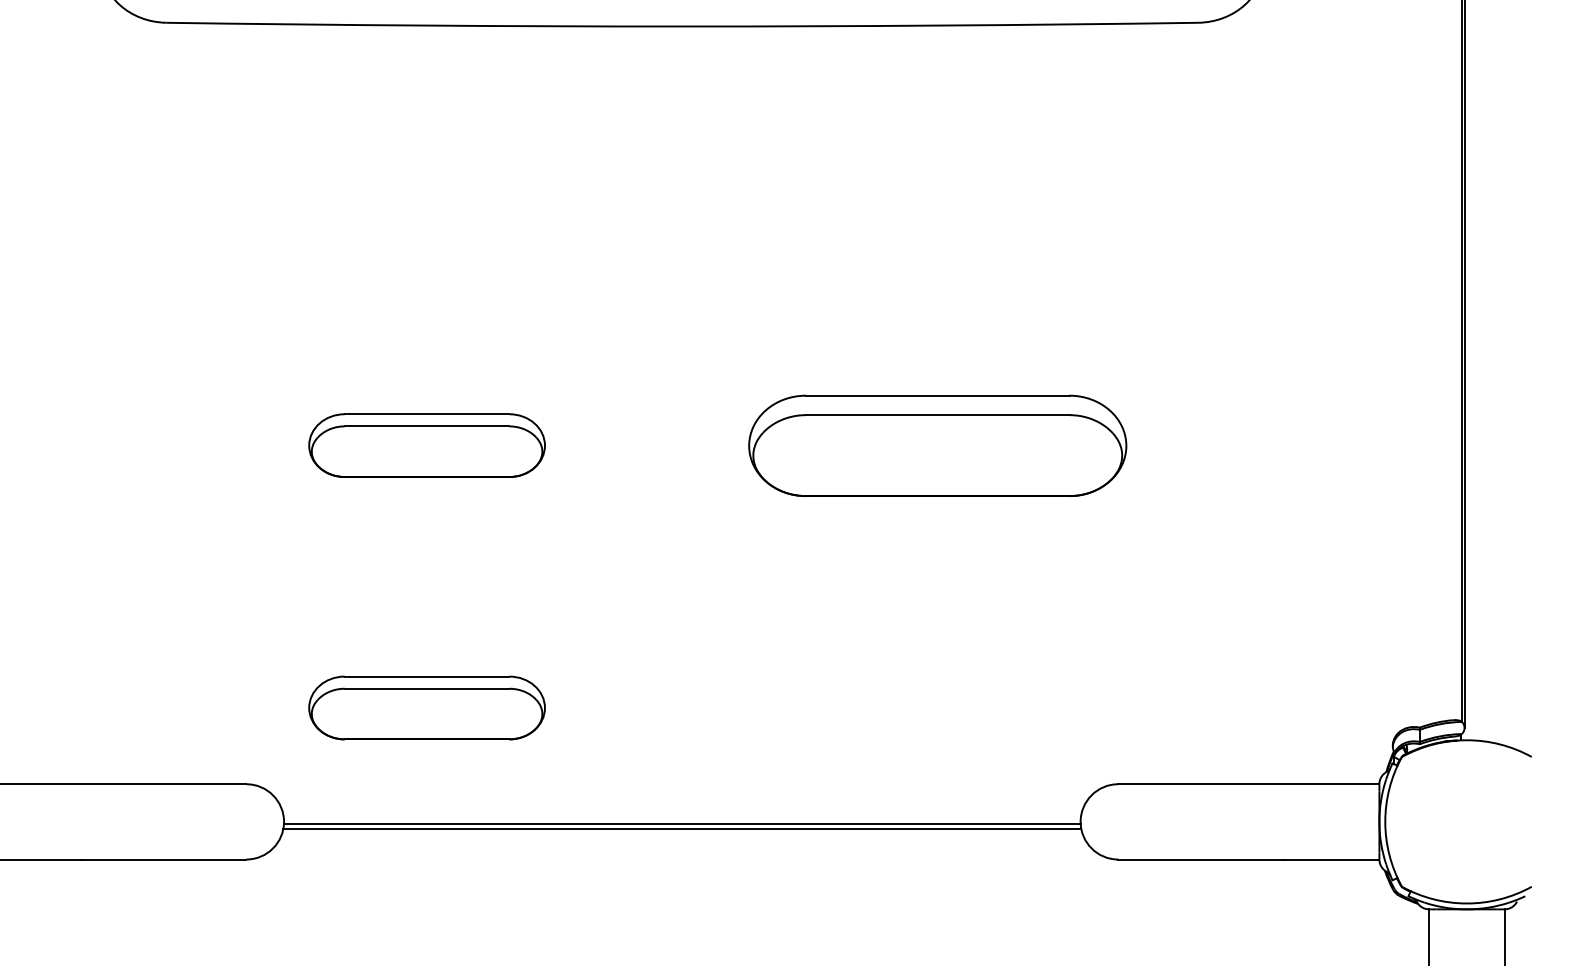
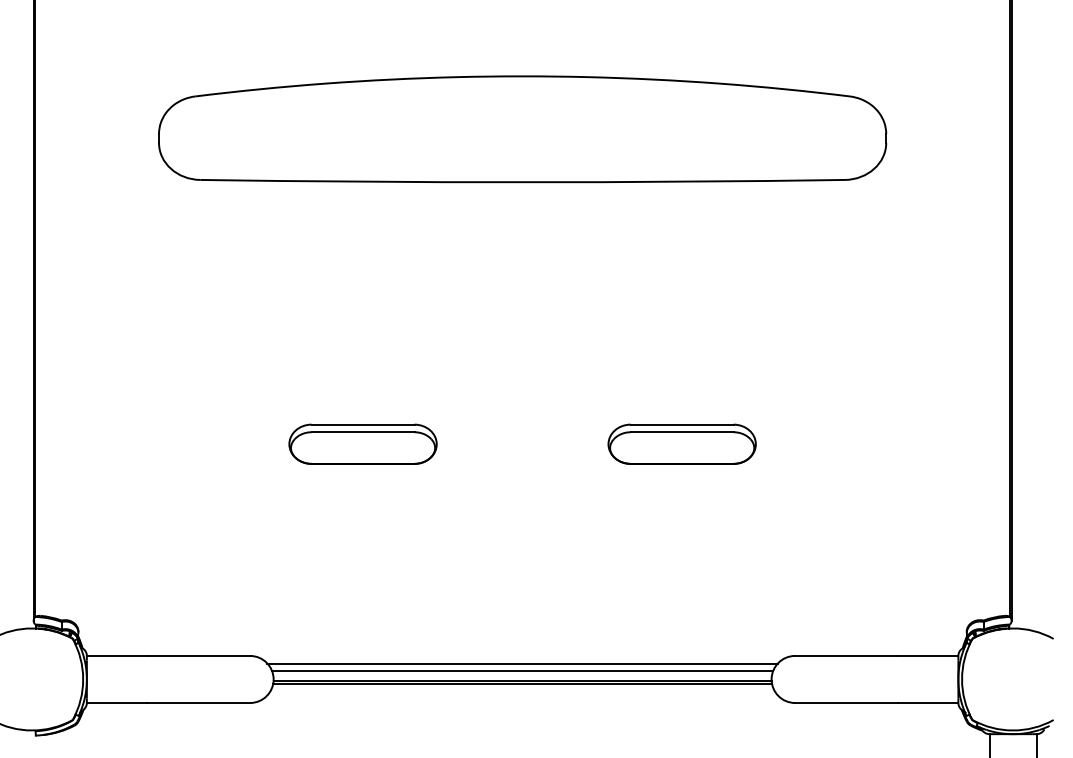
part: (936, 444) -> (681, 443), size x0.62
part: (426, 706) -> (362, 607), removed
line: (682, 796) -> (522, 663), added
line: (682, 809) -> (522, 671), added

